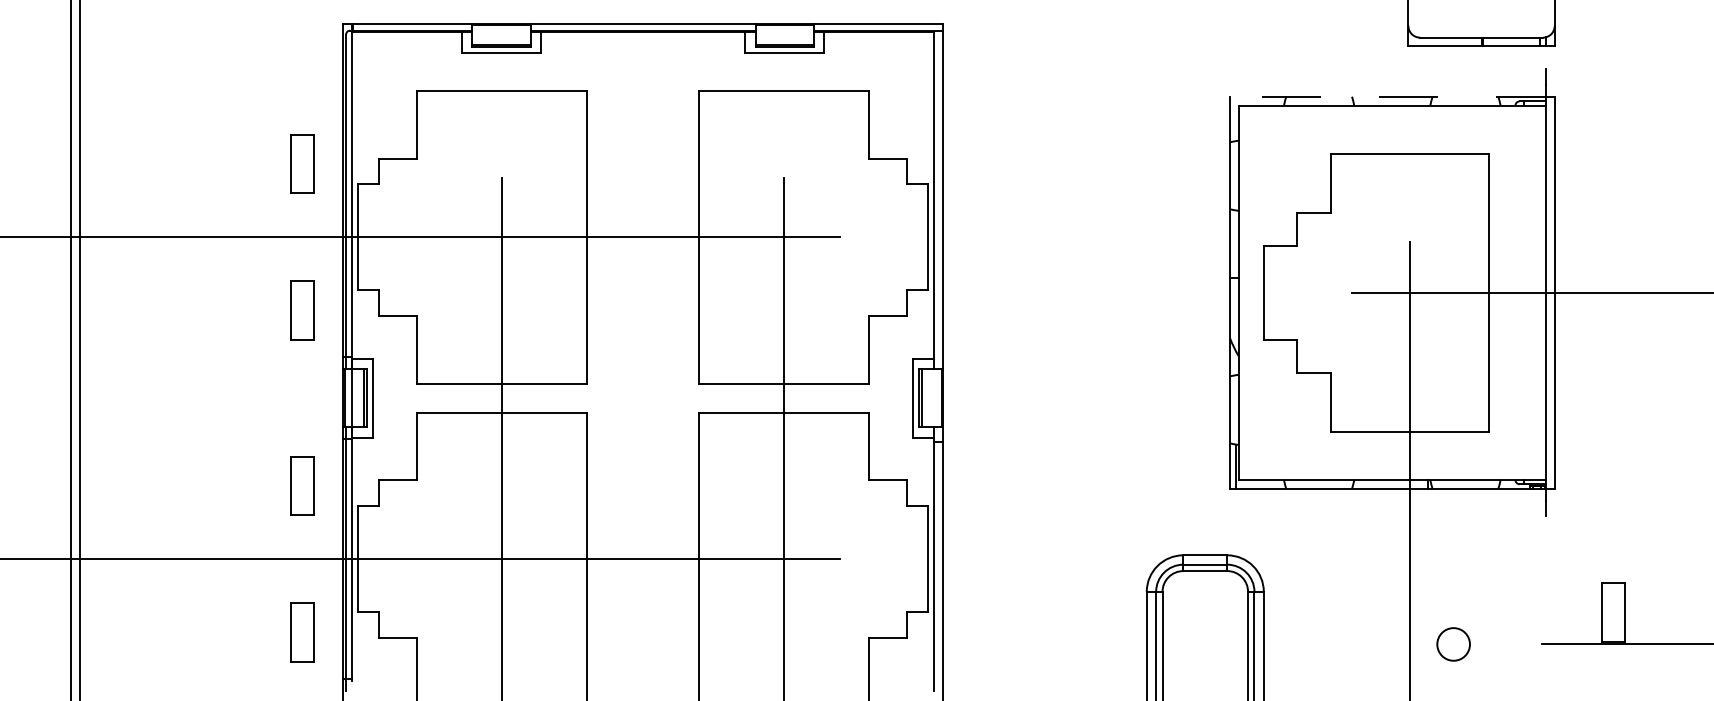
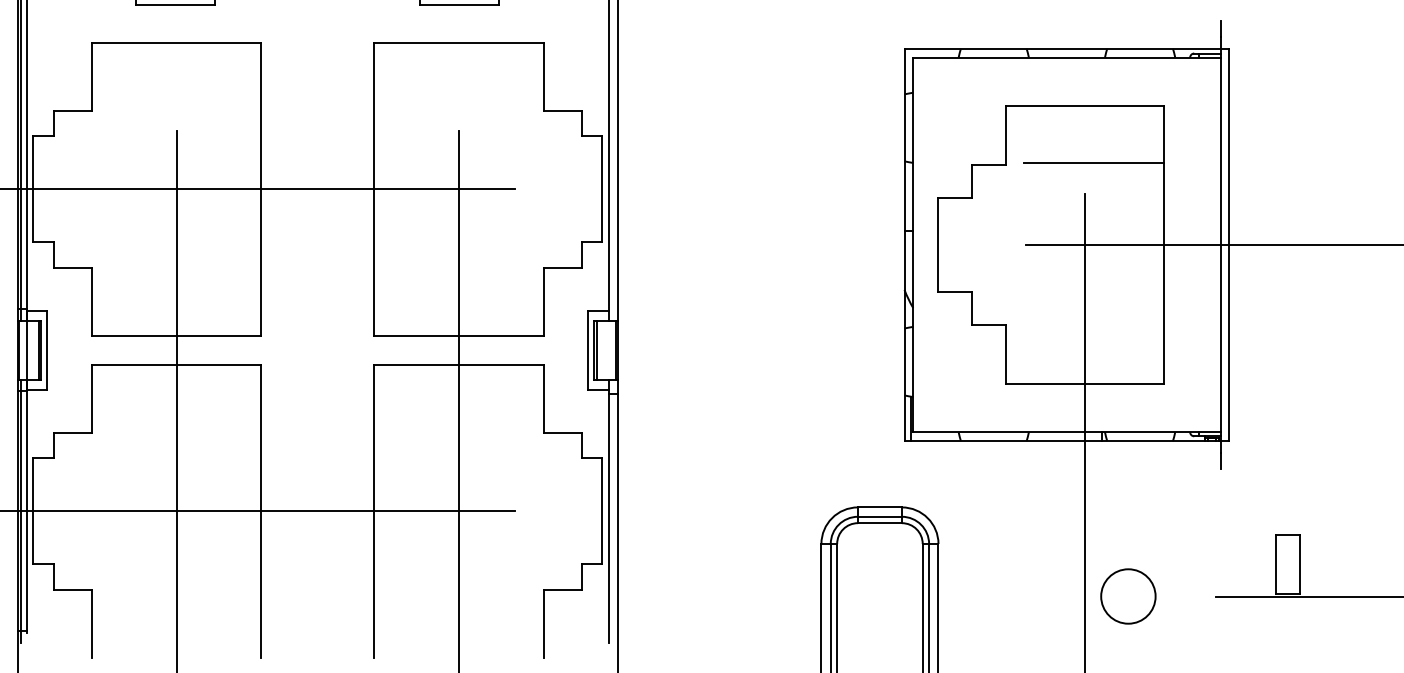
line: (1391, 96) -> (1066, 48), dashed -> solid
line: (1418, 210) -> (1093, 162), added
circle: (1453, 644) -> (1128, 596), size x1.67

